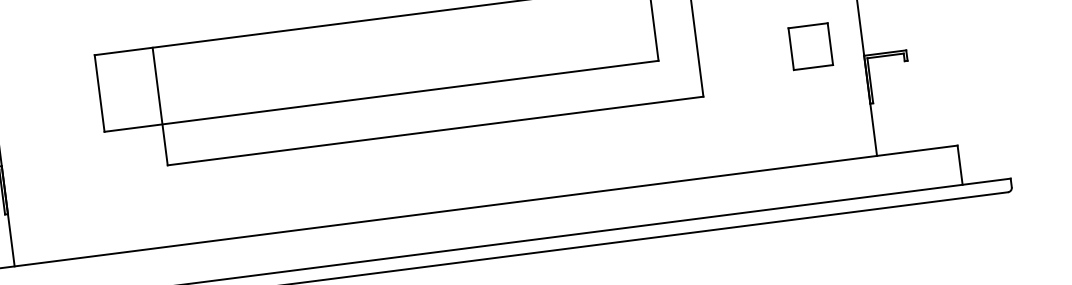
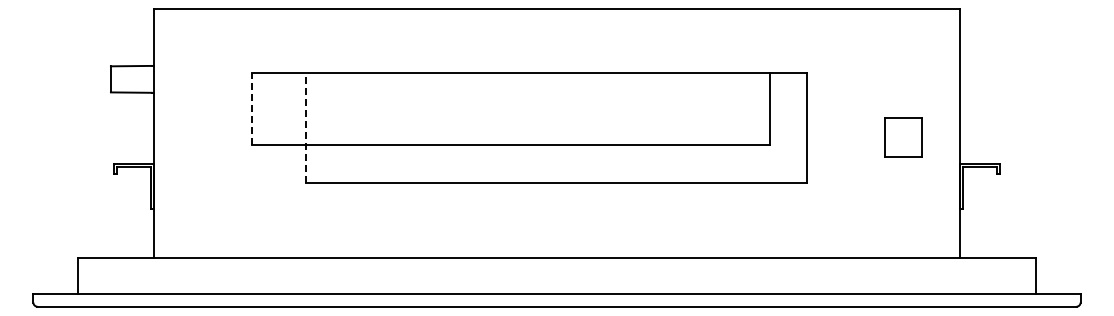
part: (811, 46) -> (903, 137), moved
line: (99, 93) -> (252, 108), solid -> dashed
line: (160, 106) -> (306, 127), solid -> dashed

